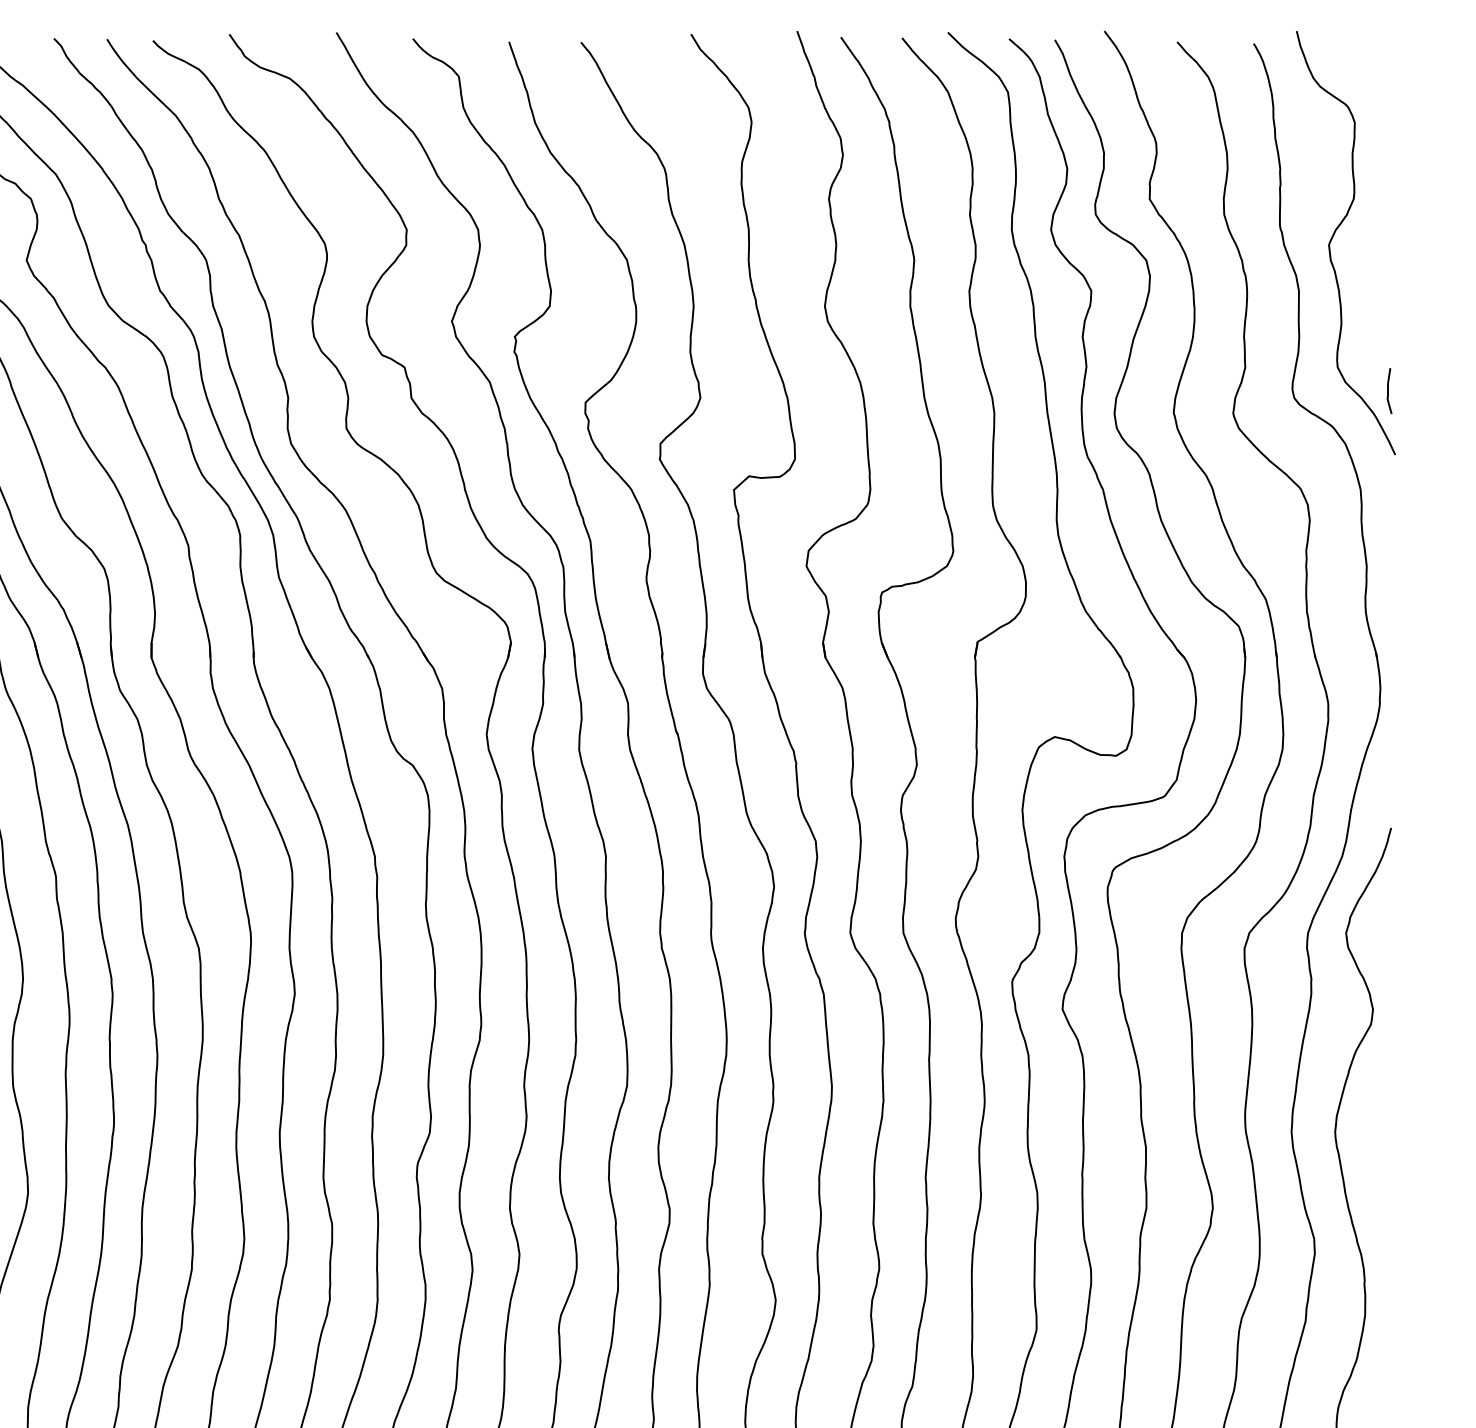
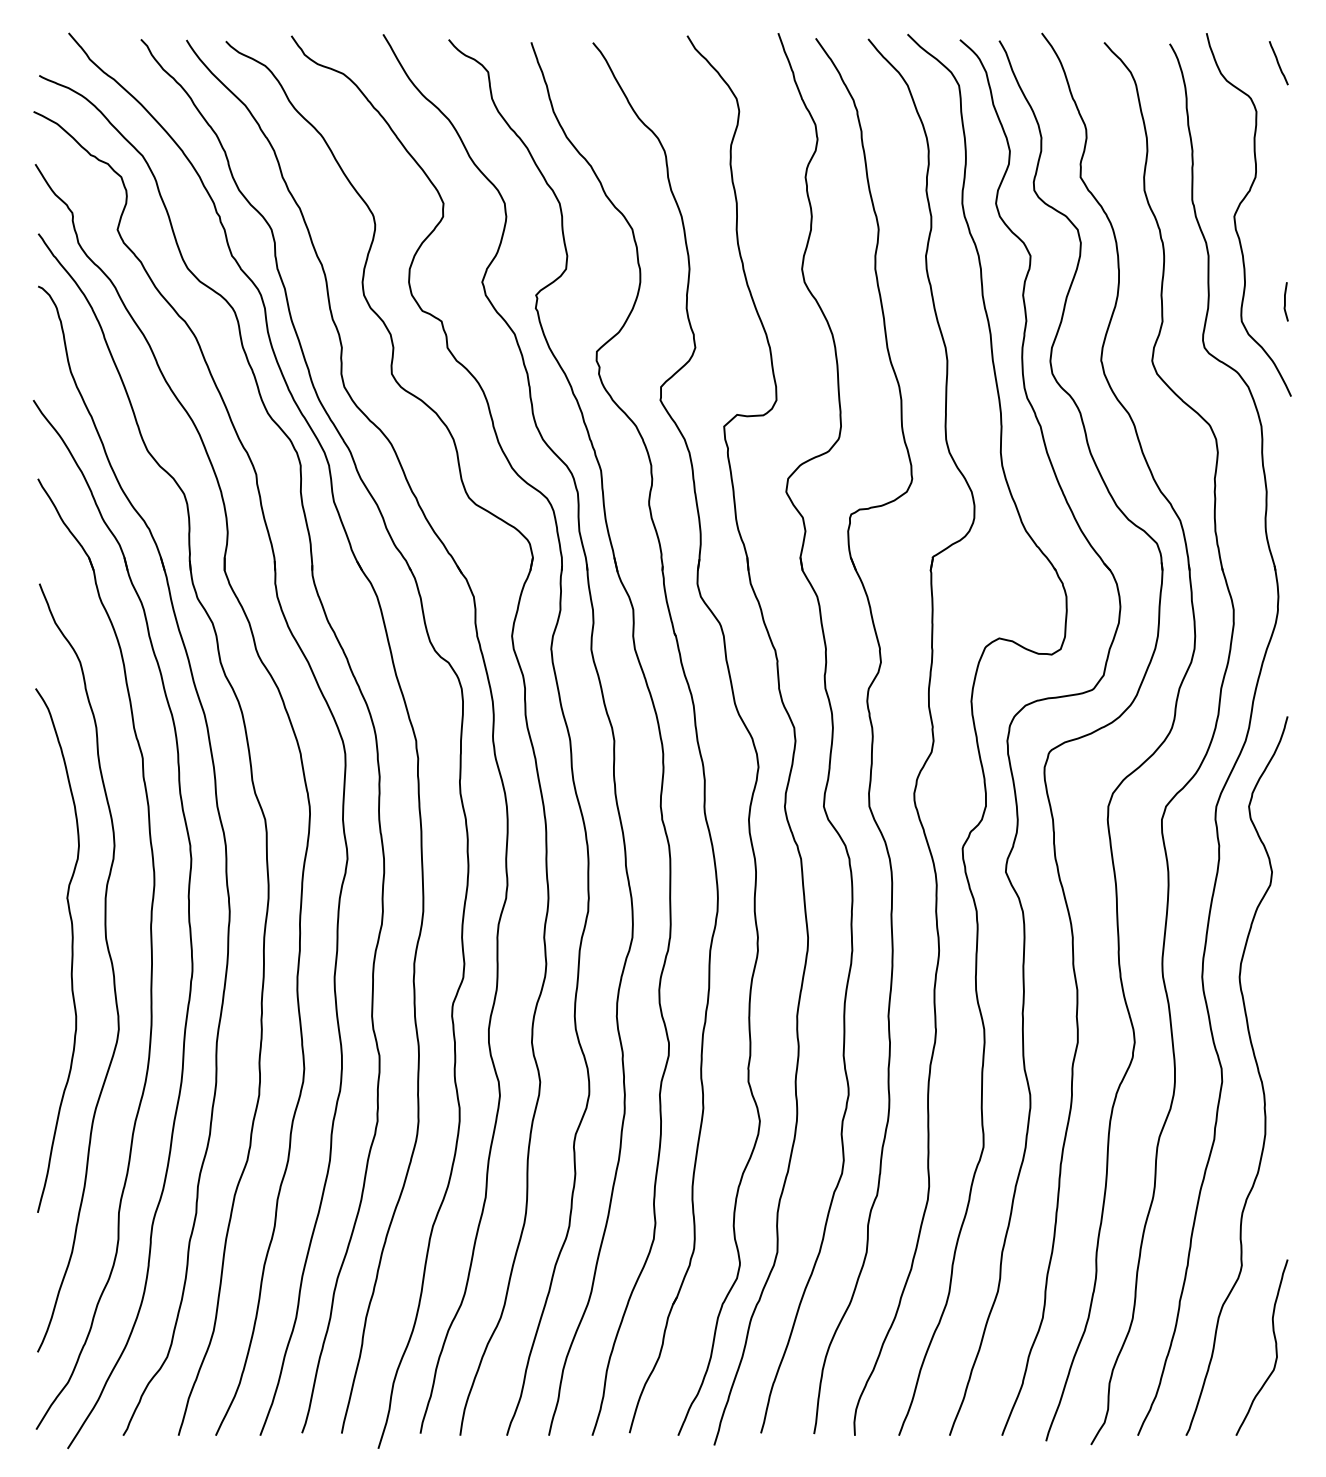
line: (1380, 66) -> (1278, 63), added
curve: (1388, 390) -> (1285, 301), moved

